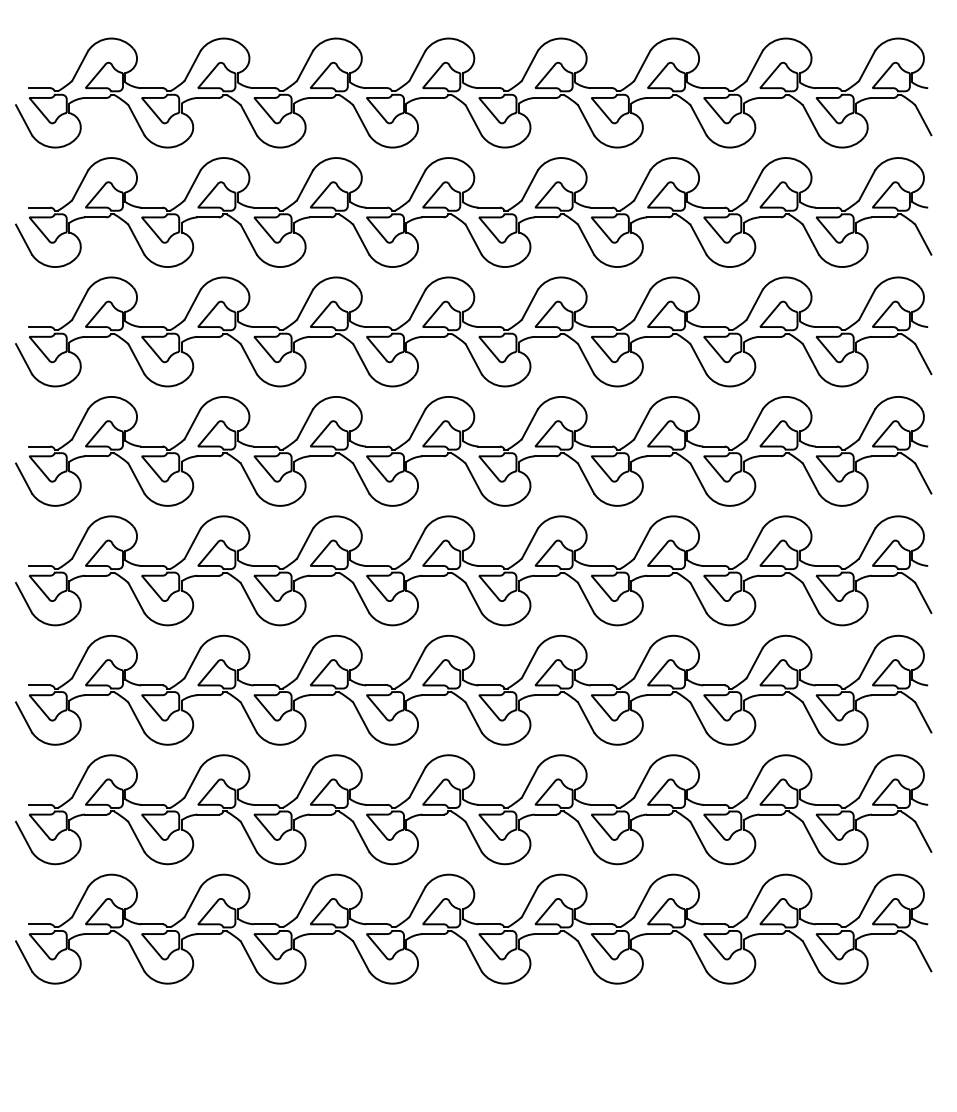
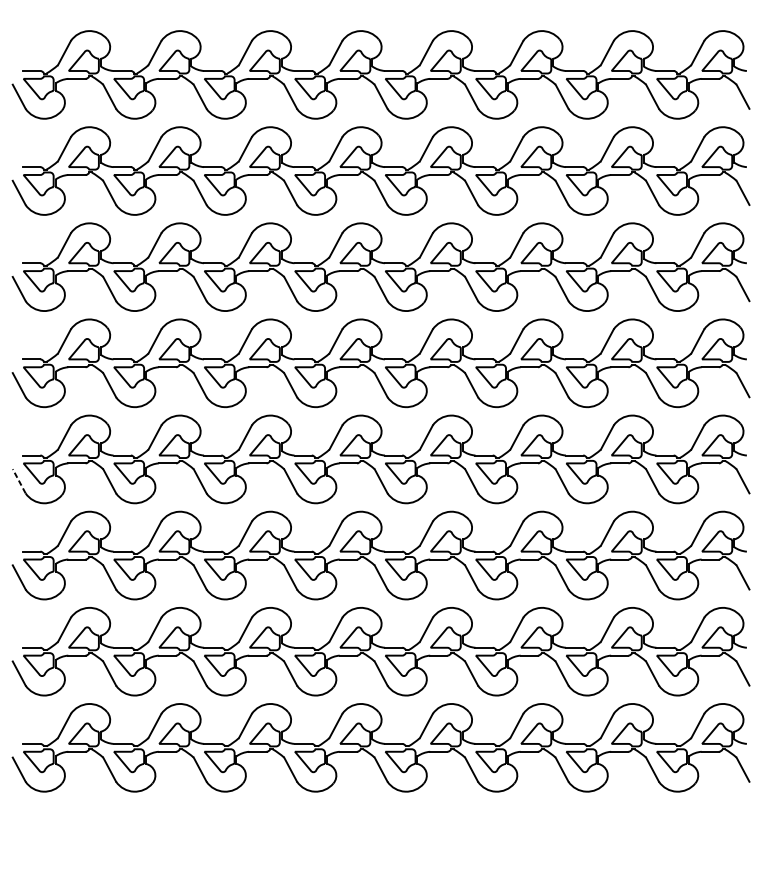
line: (24, 597) -> (19, 480), solid -> dashed

